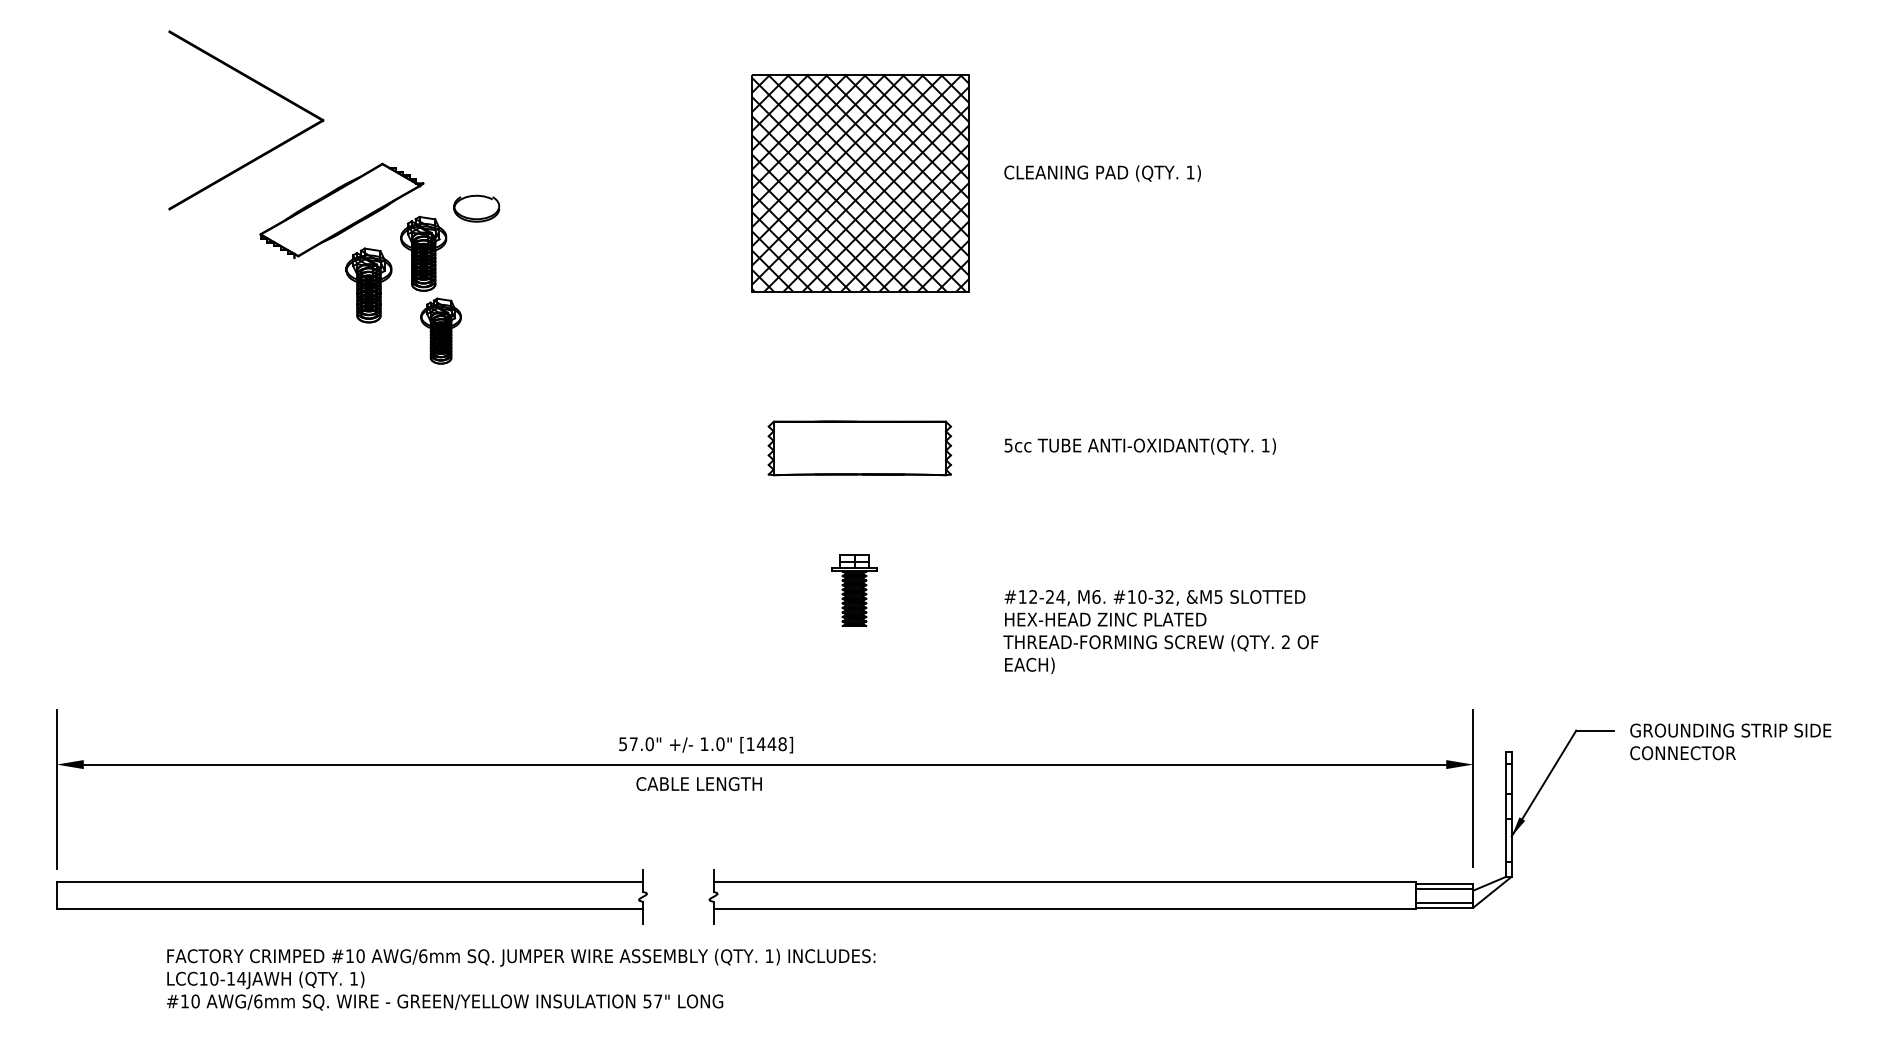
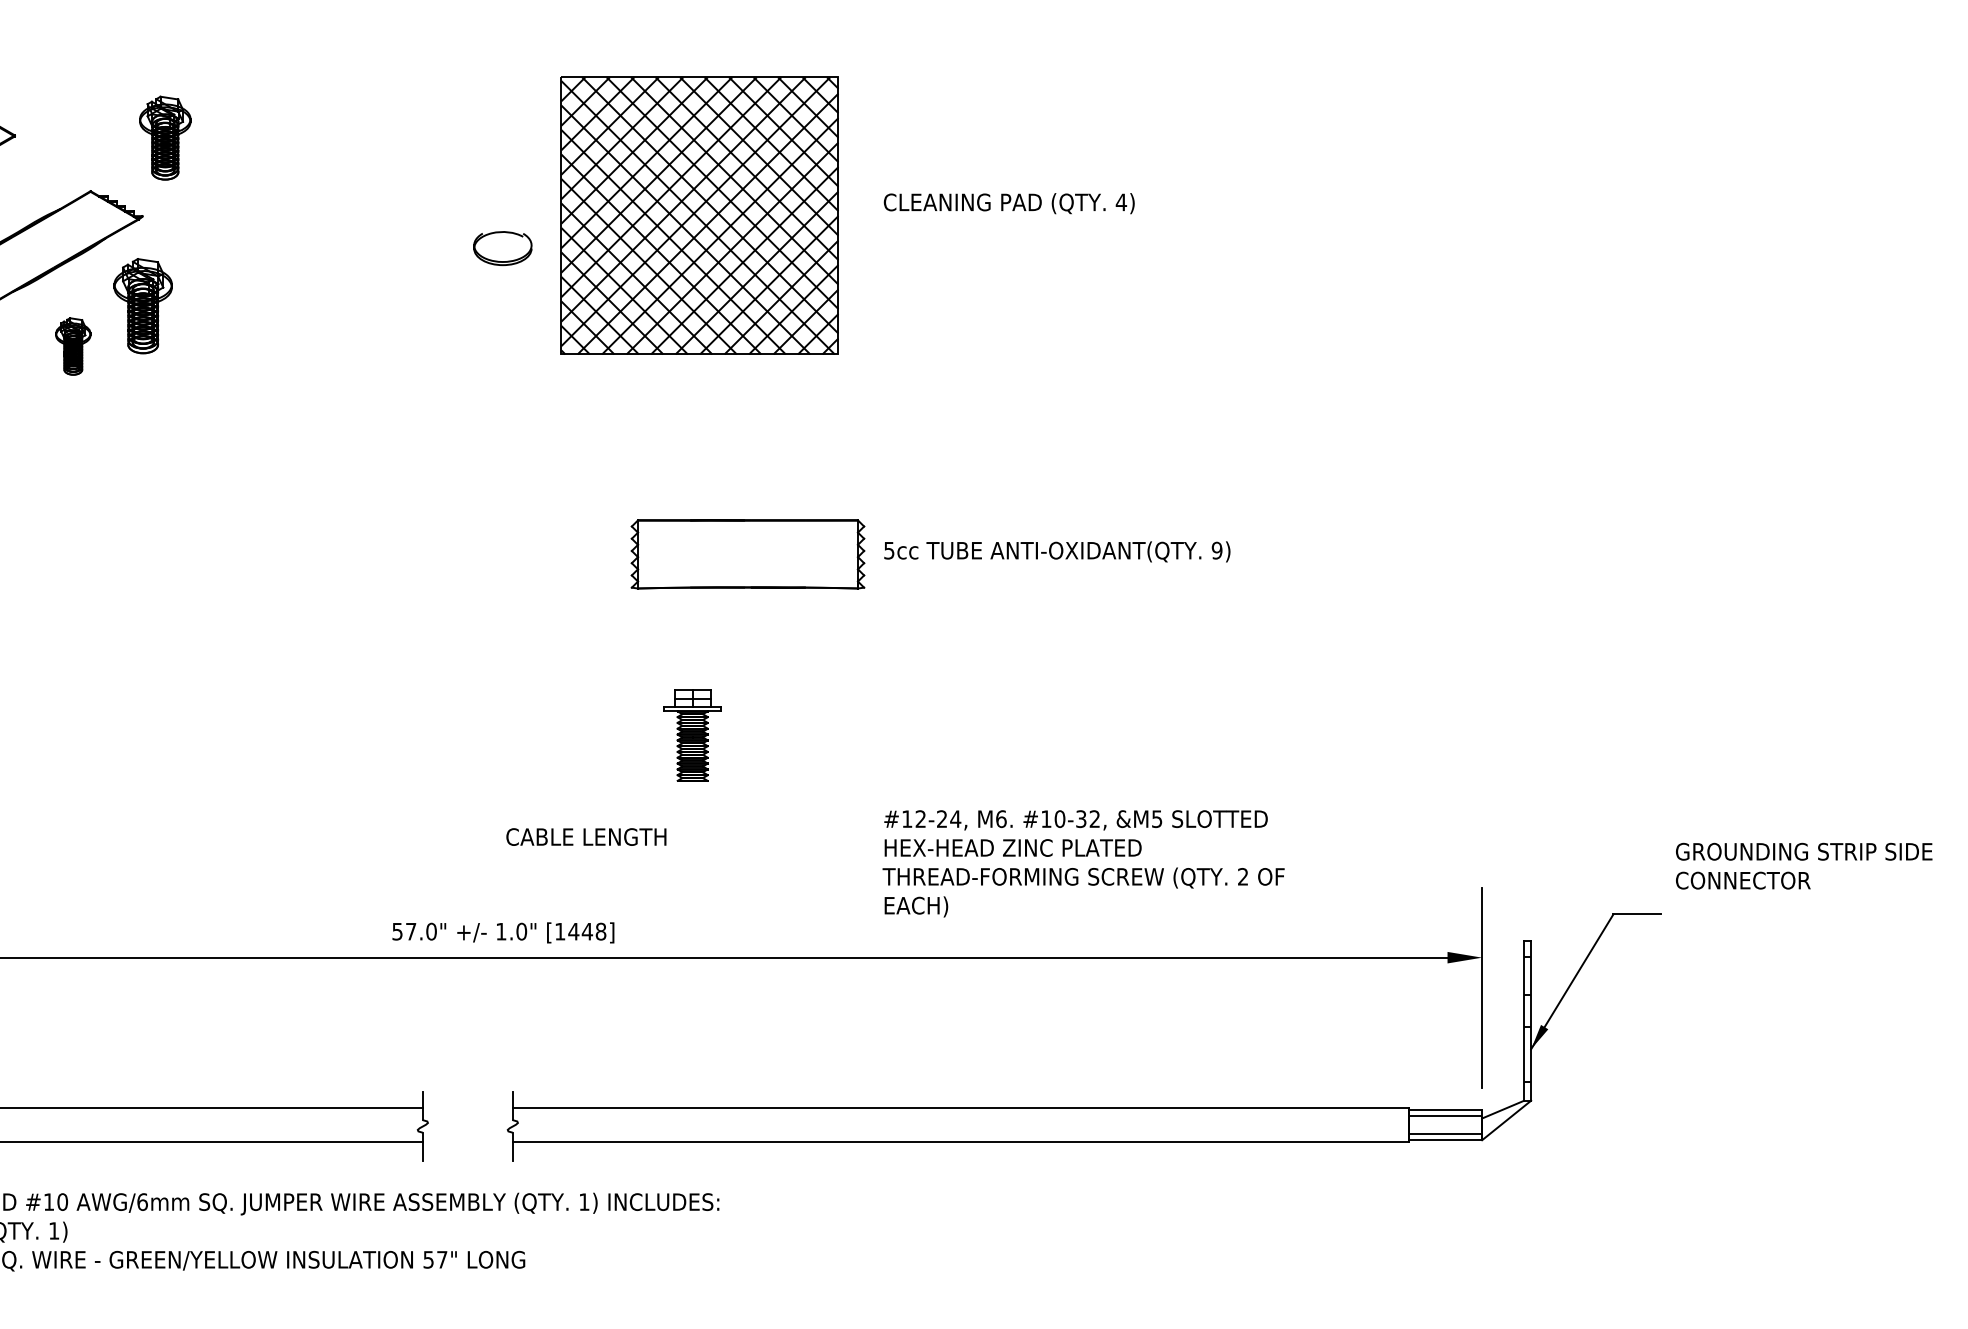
text: (1190, 172) -> (1121, 202), 1) -> 4)
part: (476, 208) -> (502, 248), moved
part: (368, 285) -> (72, 346), size x0.6
part: (440, 330) -> (164, 137), moved
text: (1265, 445) -> (1217, 550), 1) -> 9)
part: (859, 448) -> (747, 554), moved
text: (1160, 631) -> (1083, 863), moved
text: (1730, 741) -> (1803, 865), moved
text: (698, 783) -> (585, 836), moved

